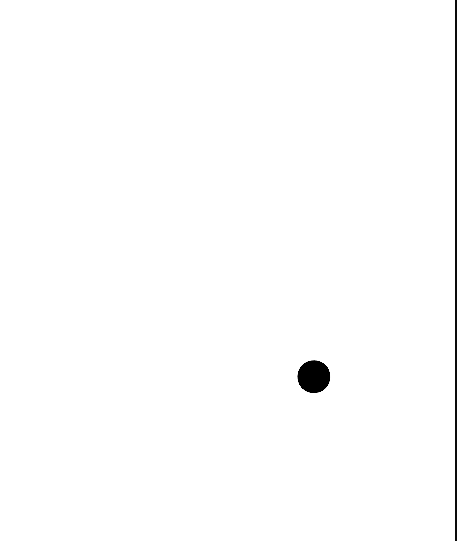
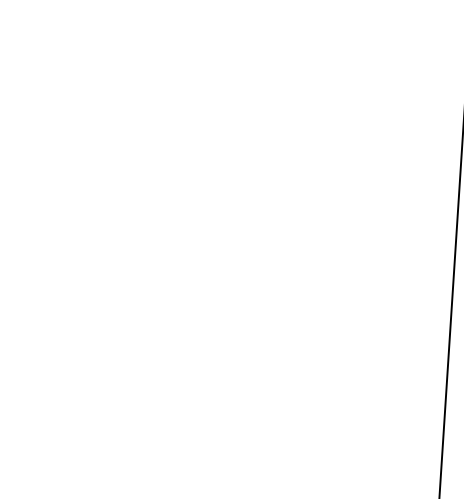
part: (313, 376) -> (290, 356), removed

